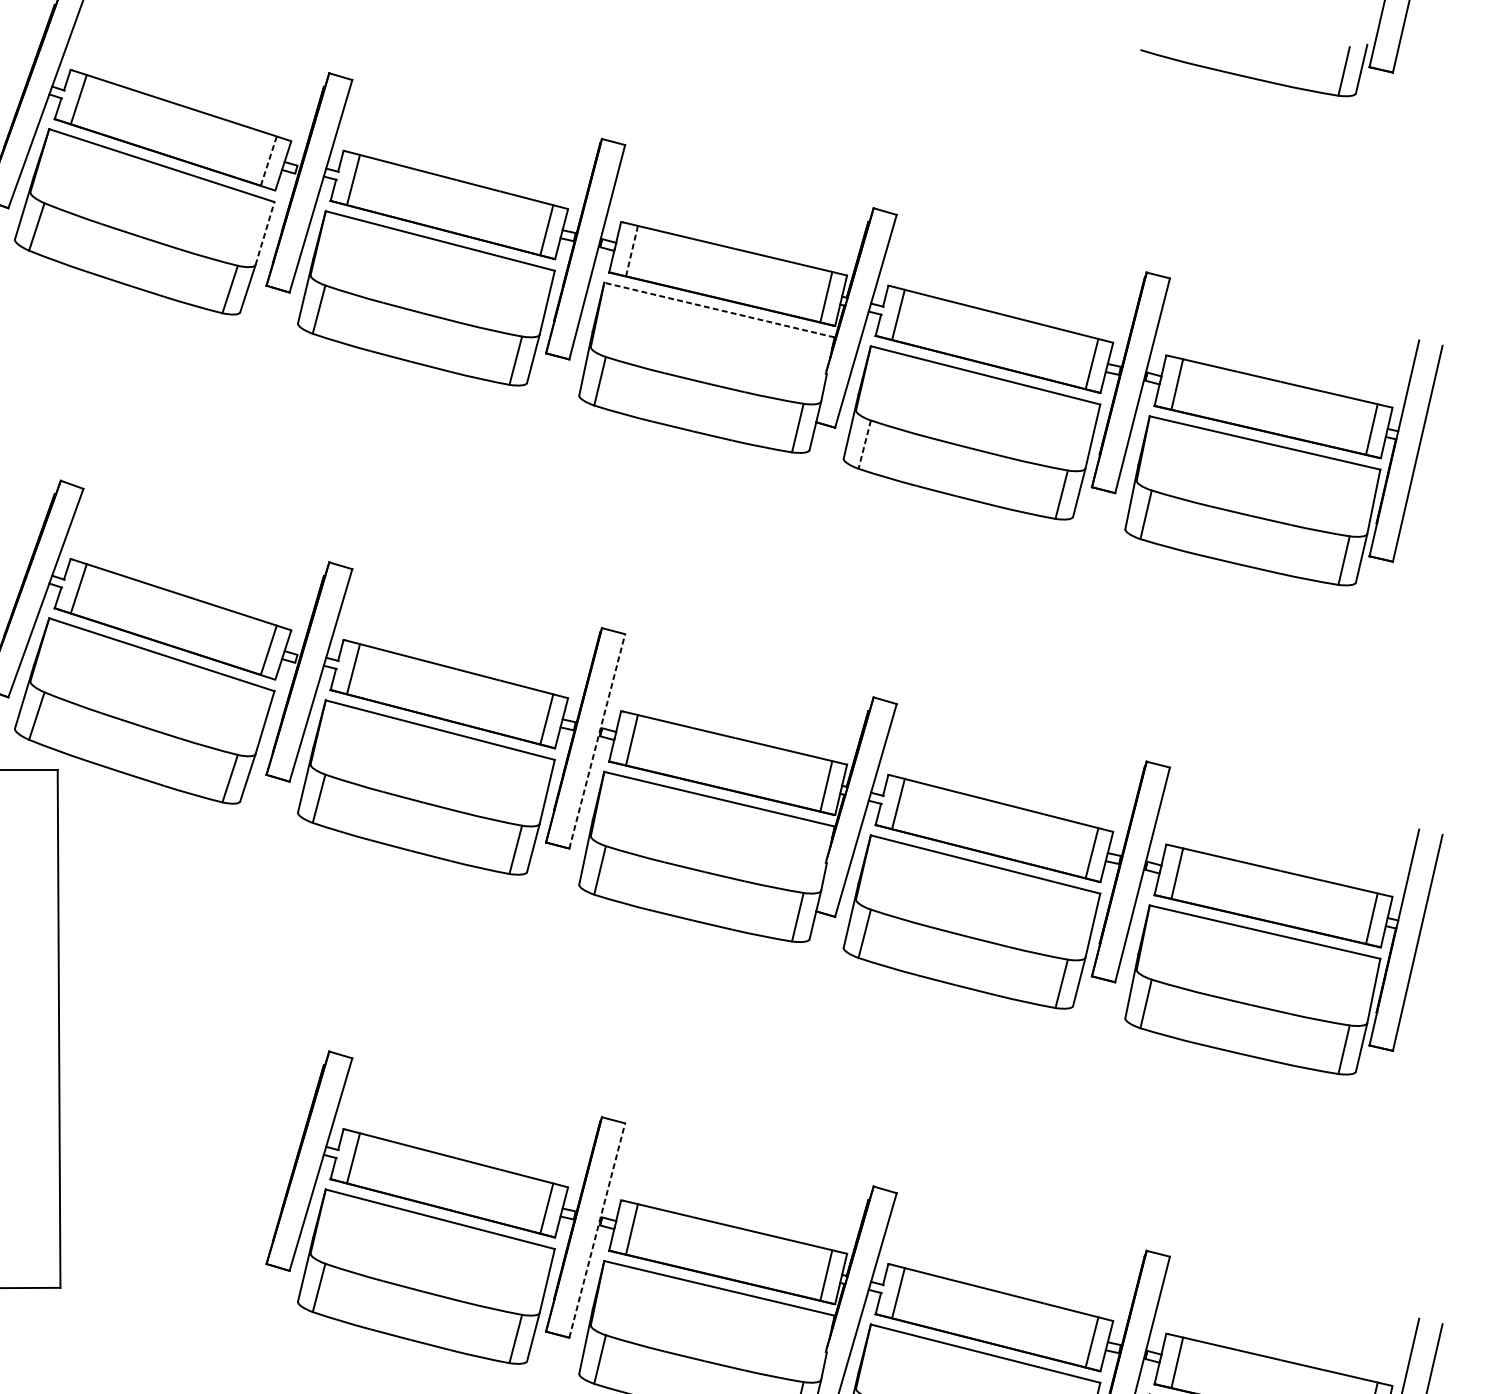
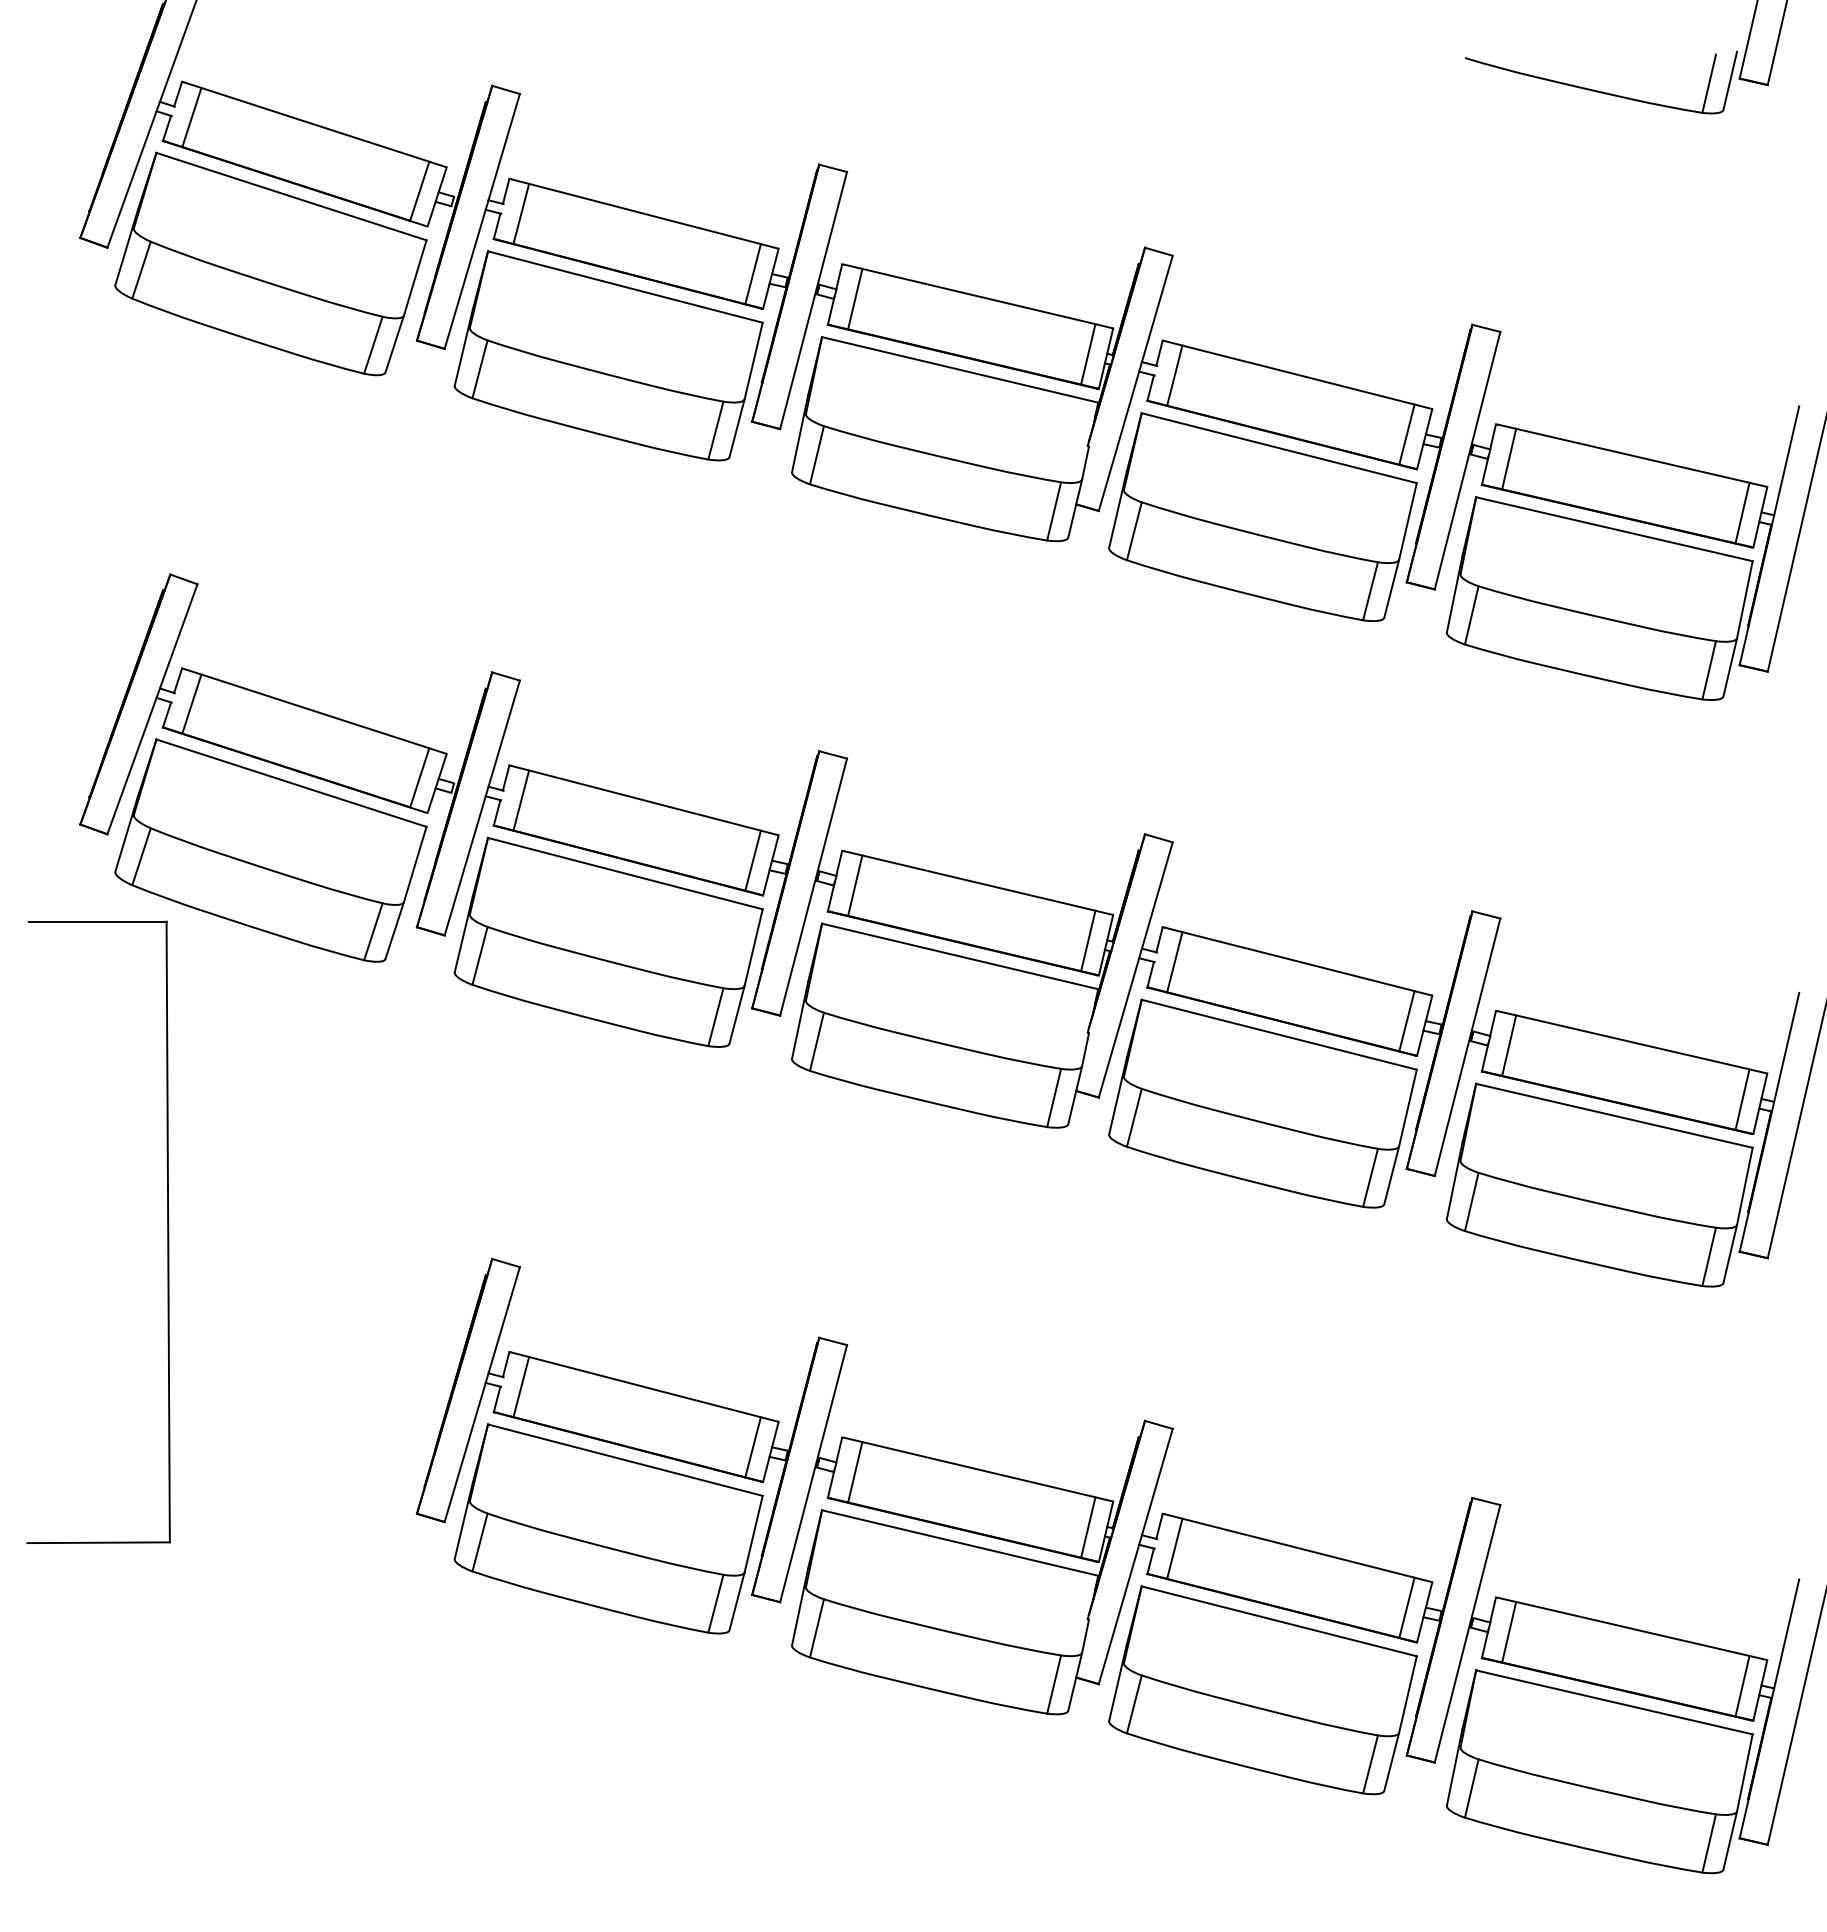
line: (268, 161) -> (419, 191), dashed -> solid
line: (265, 233) -> (415, 277), dashed -> solid
line: (632, 251) -> (855, 299), dashed -> solid
line: (719, 309) -> (960, 369), dashed -> solid
line: (864, 444) -> (1134, 531), dashed -> solid
line: (597, 741) -> (813, 887), dashed -> solid
line: (597, 1230) -> (813, 1473), dashed -> solid

